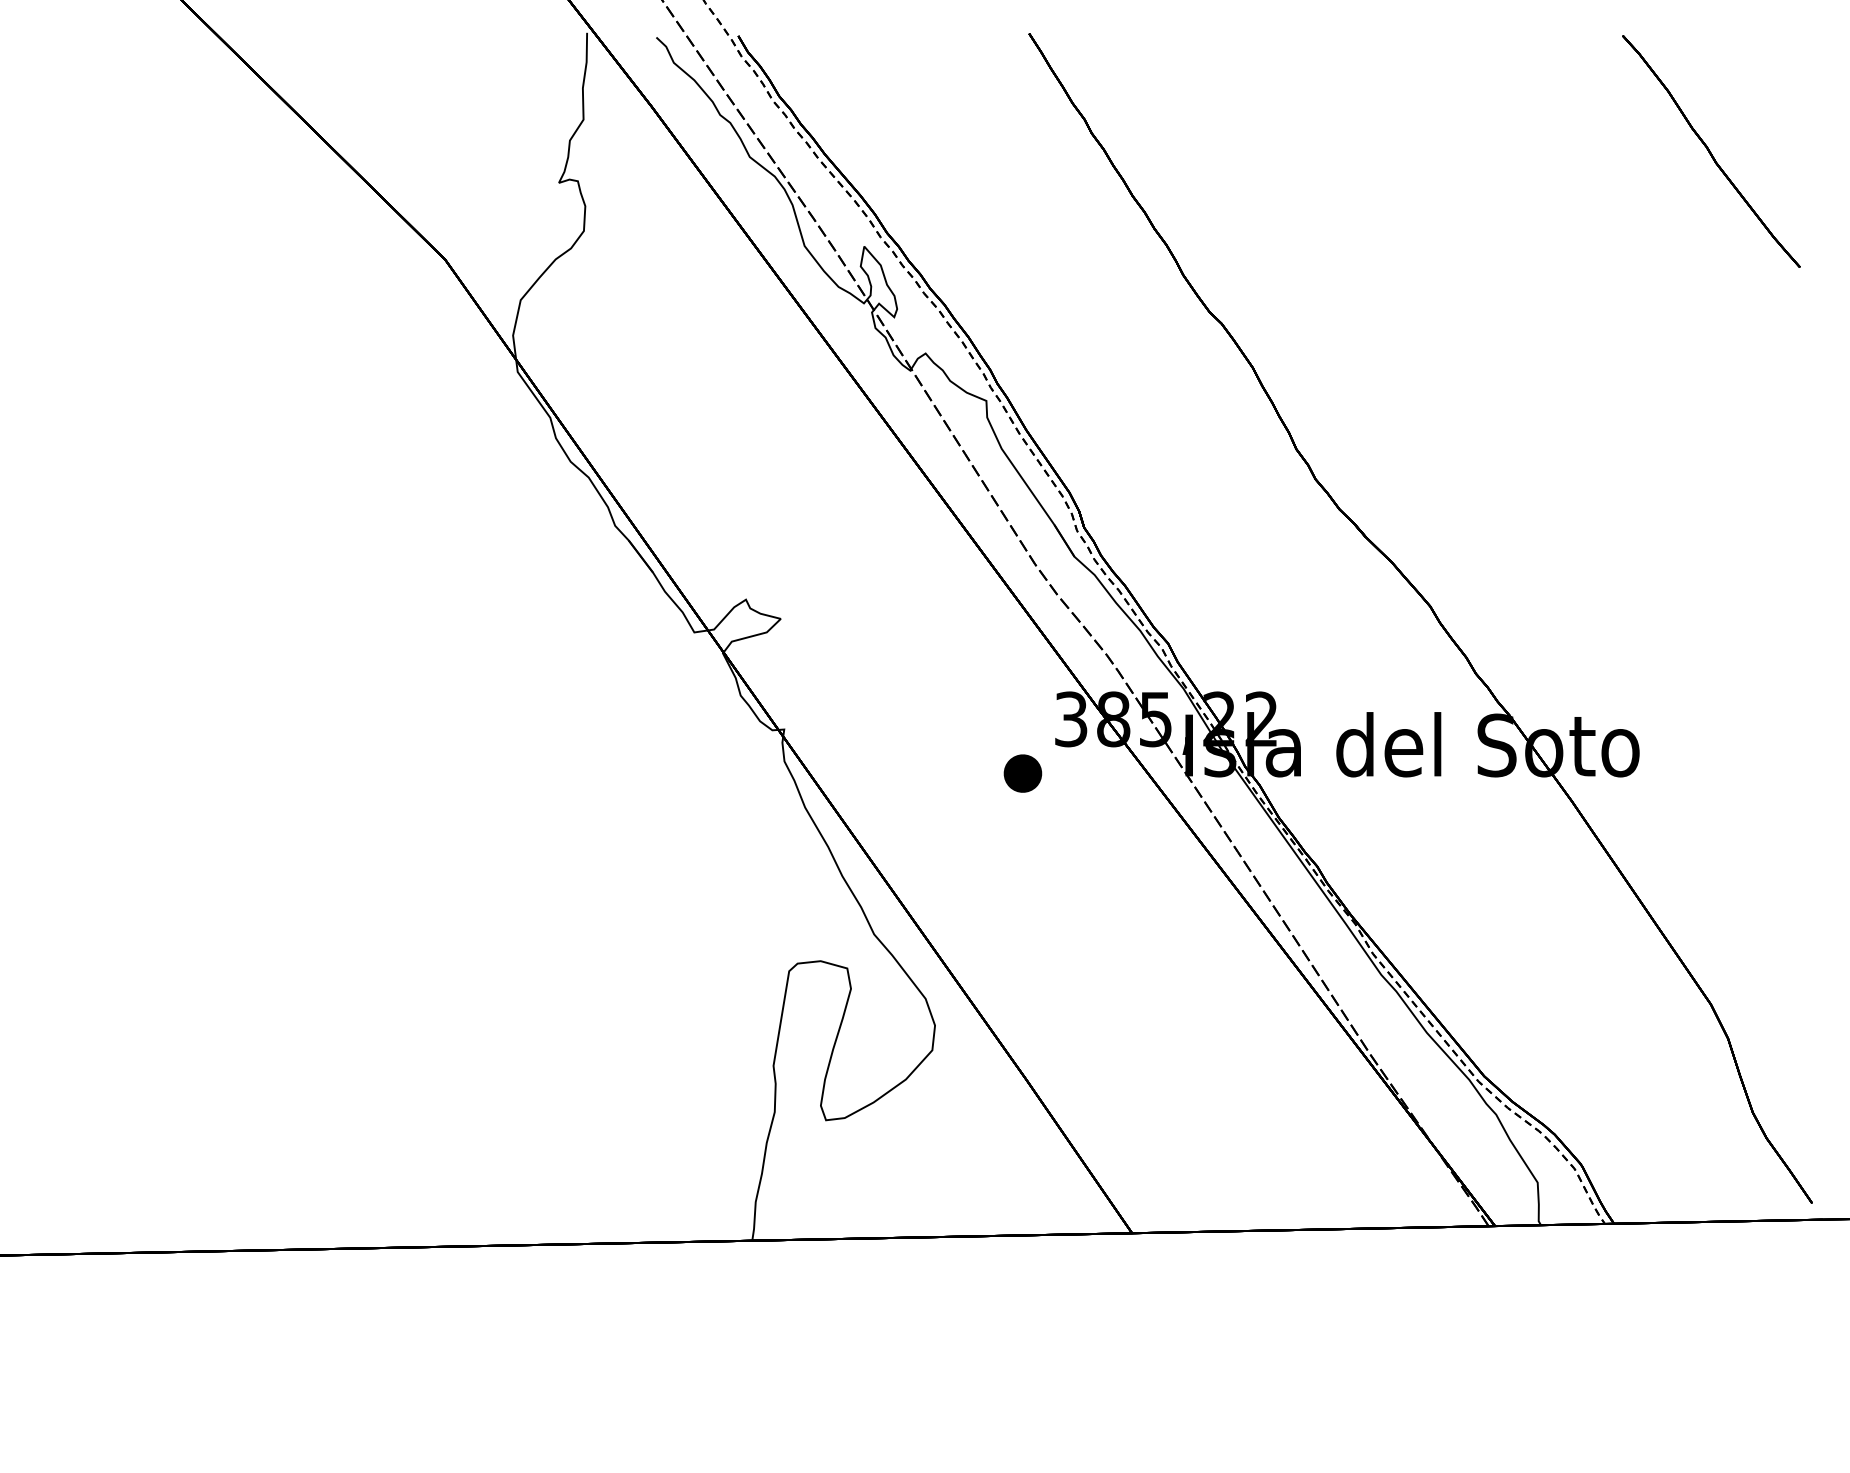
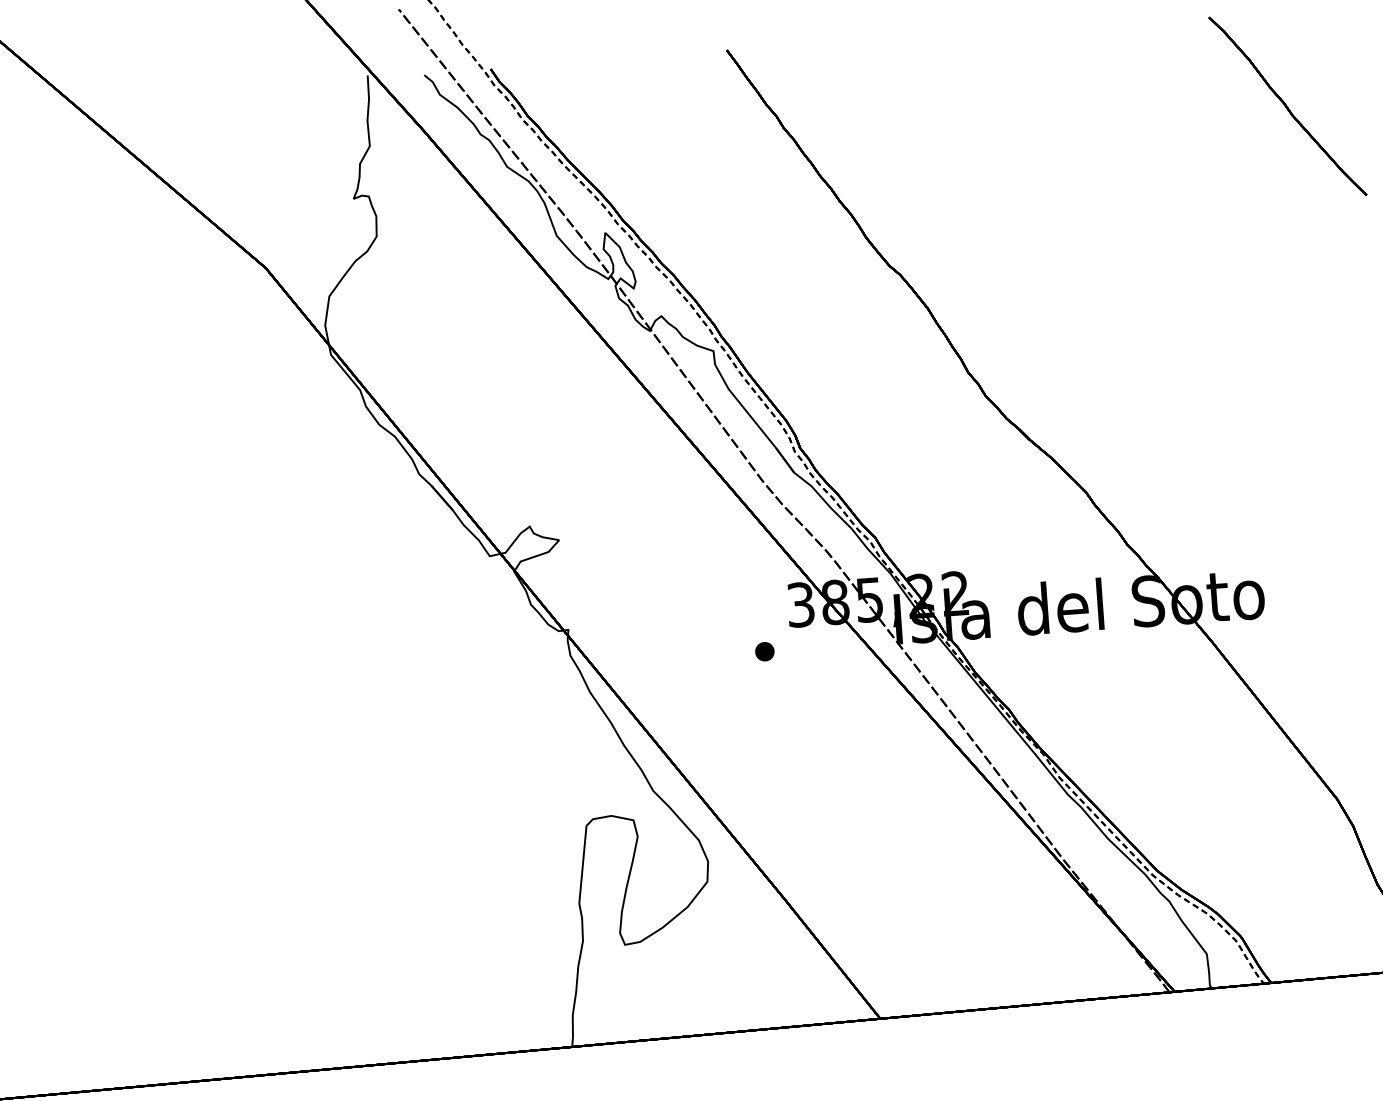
part: (1022, 773) -> (764, 651), size x0.62

